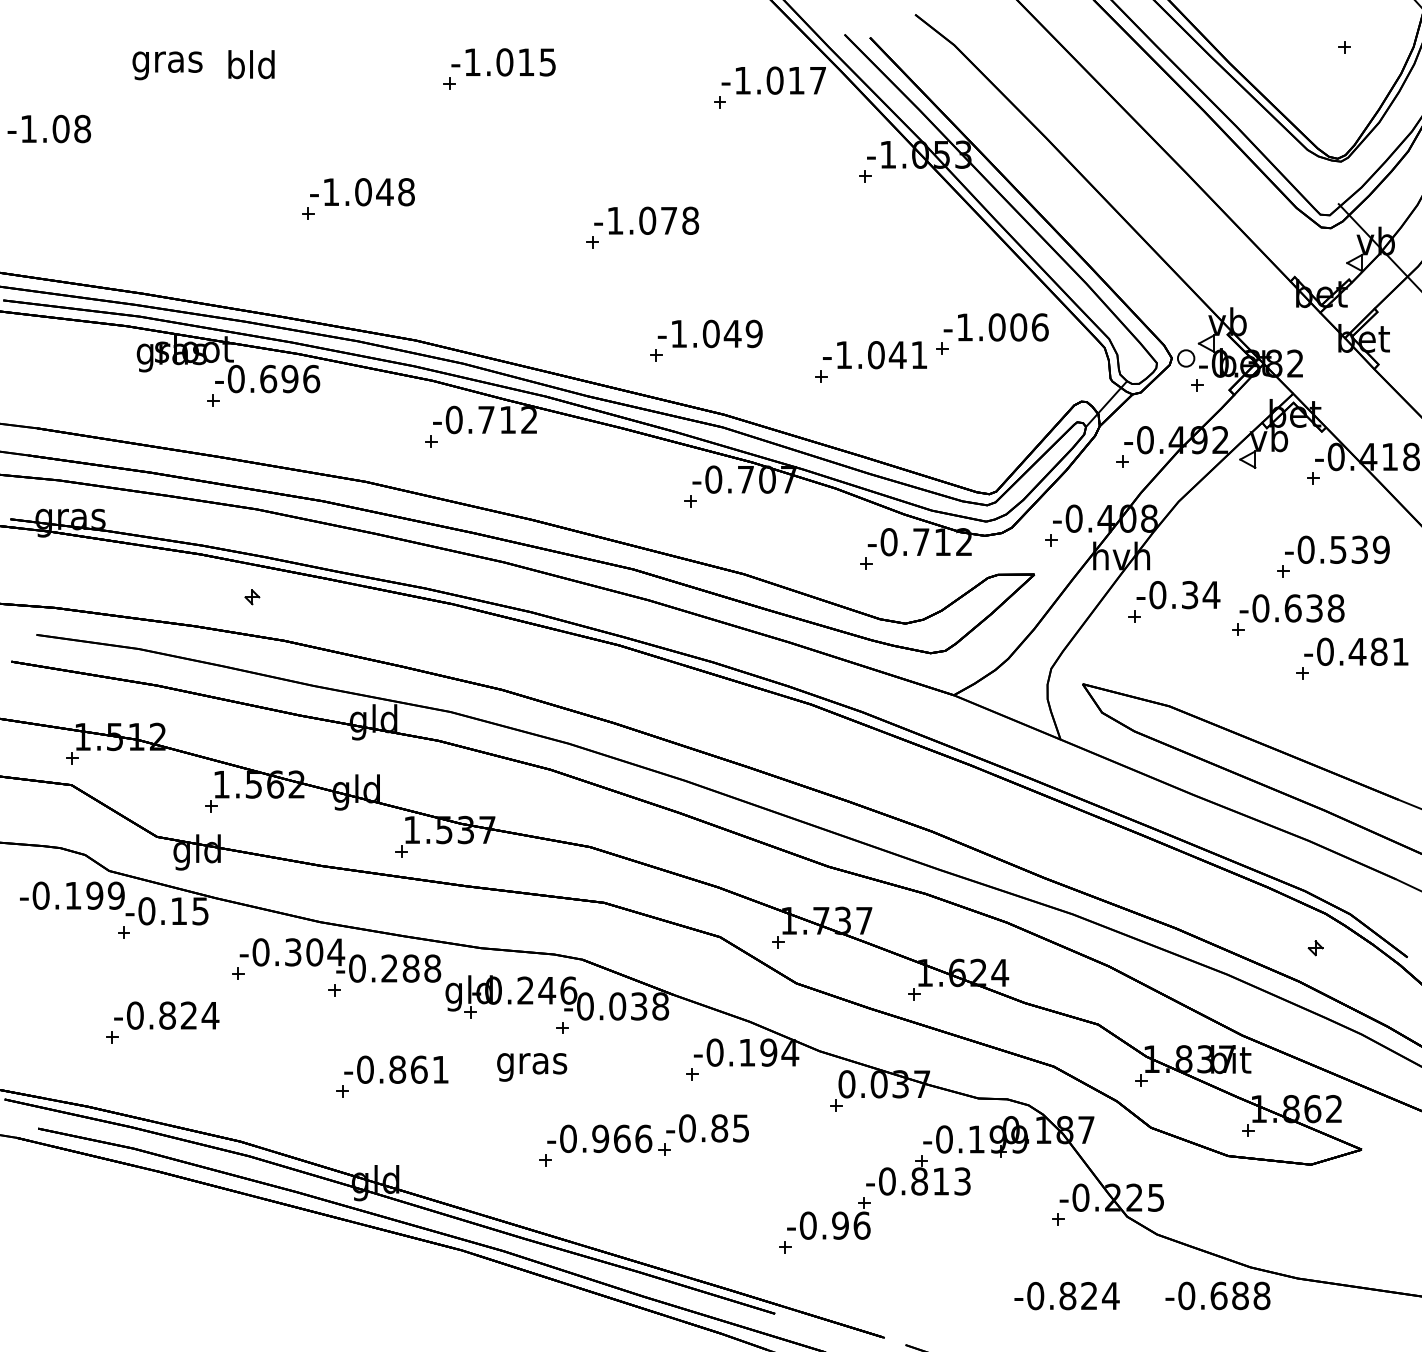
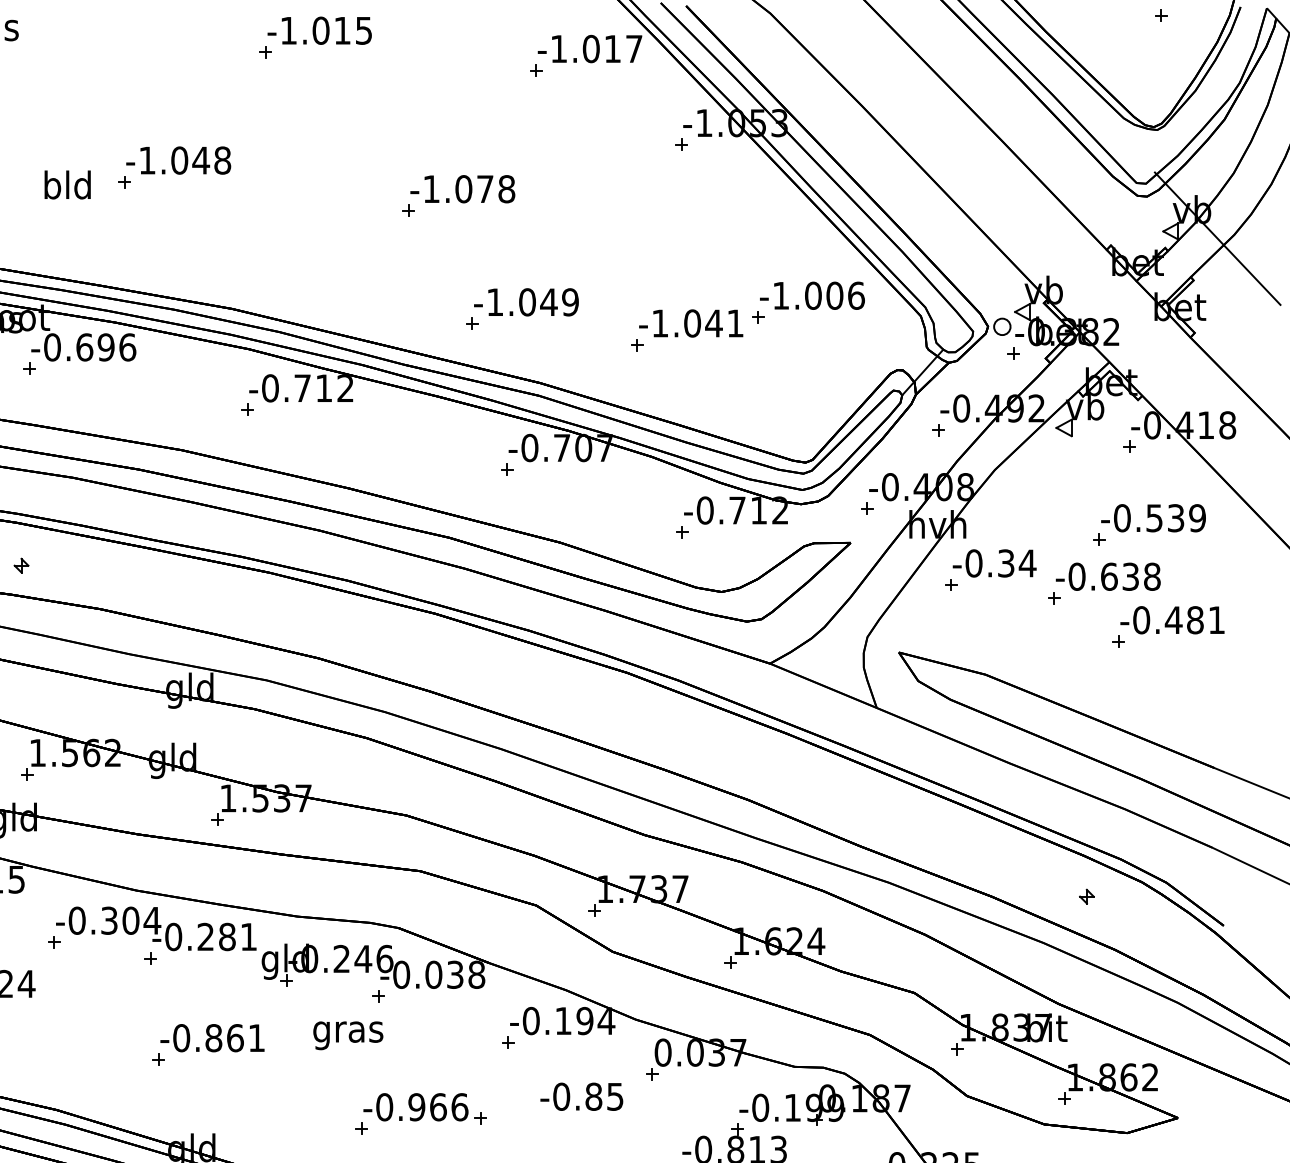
text: (251, 64) -> (67, 184), moved
part: (252, 597) -> (21, 565), moved
part: (1315, 948) -> (1086, 896), moved
text: (432, 968) -> (248, 936), -0.288 -> -0.281
text: (707, 1128) -> (581, 1096), moved

